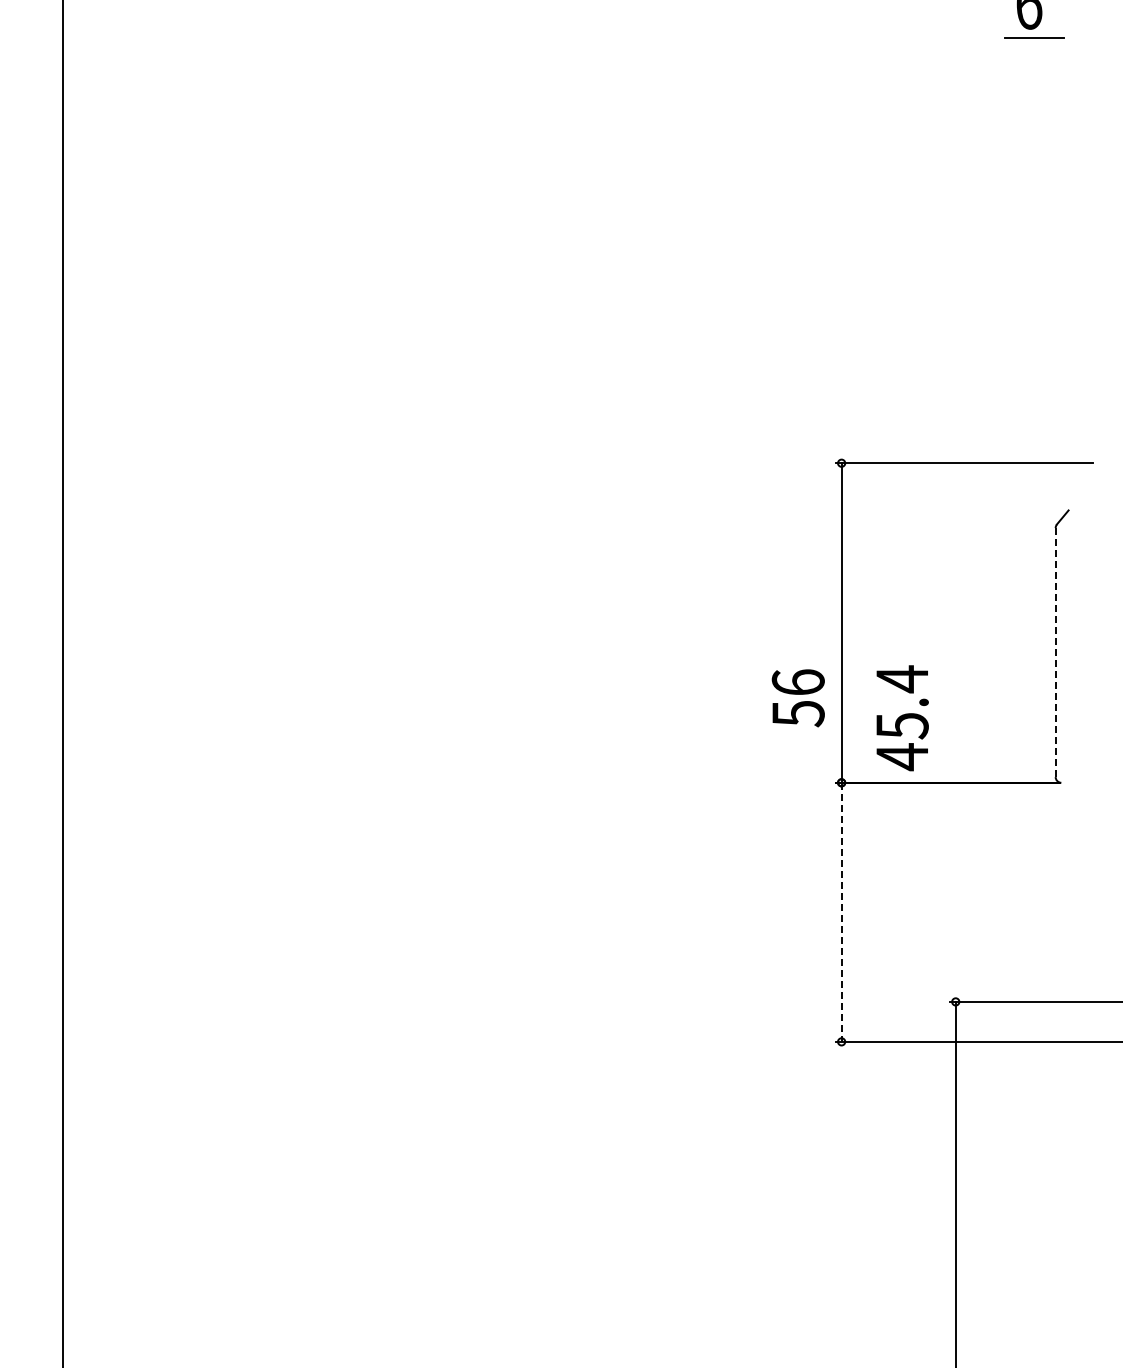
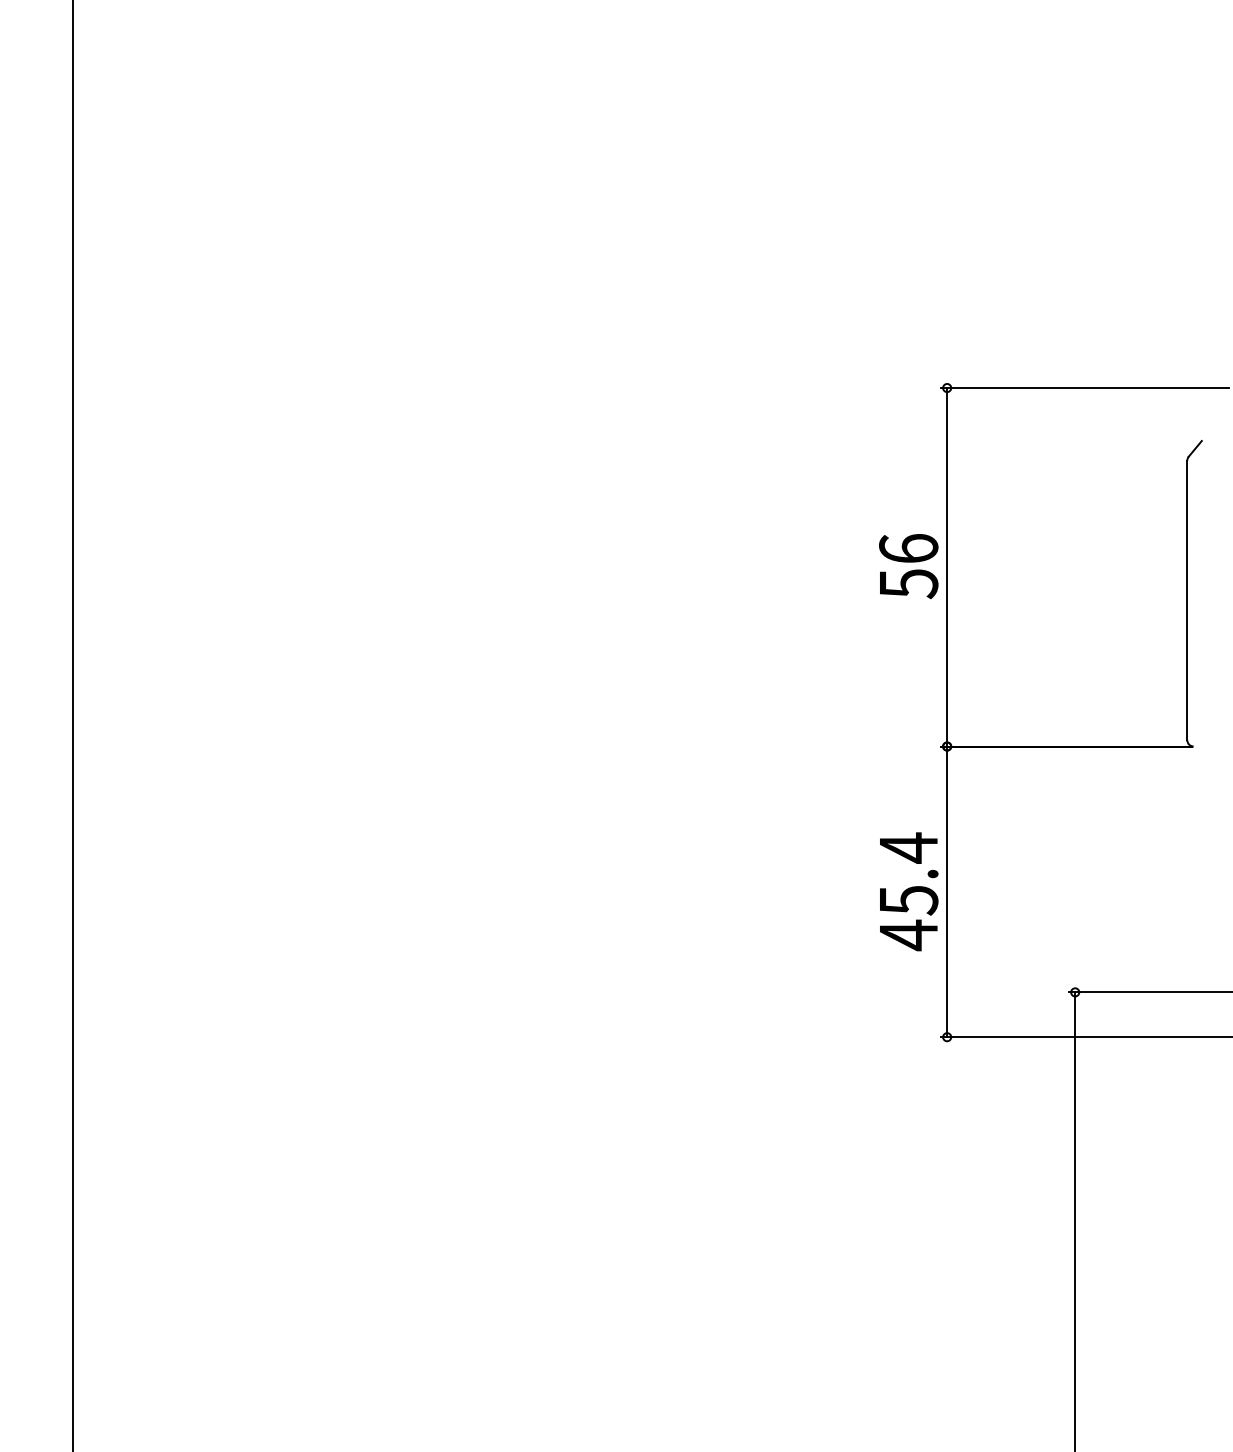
line: (1055, 652) -> (1187, 600), dashed -> solid
text: (797, 698) -> (907, 566), moved
text: (902, 718) -> (908, 892), moved
line: (841, 912) -> (947, 892), dashed -> solid

